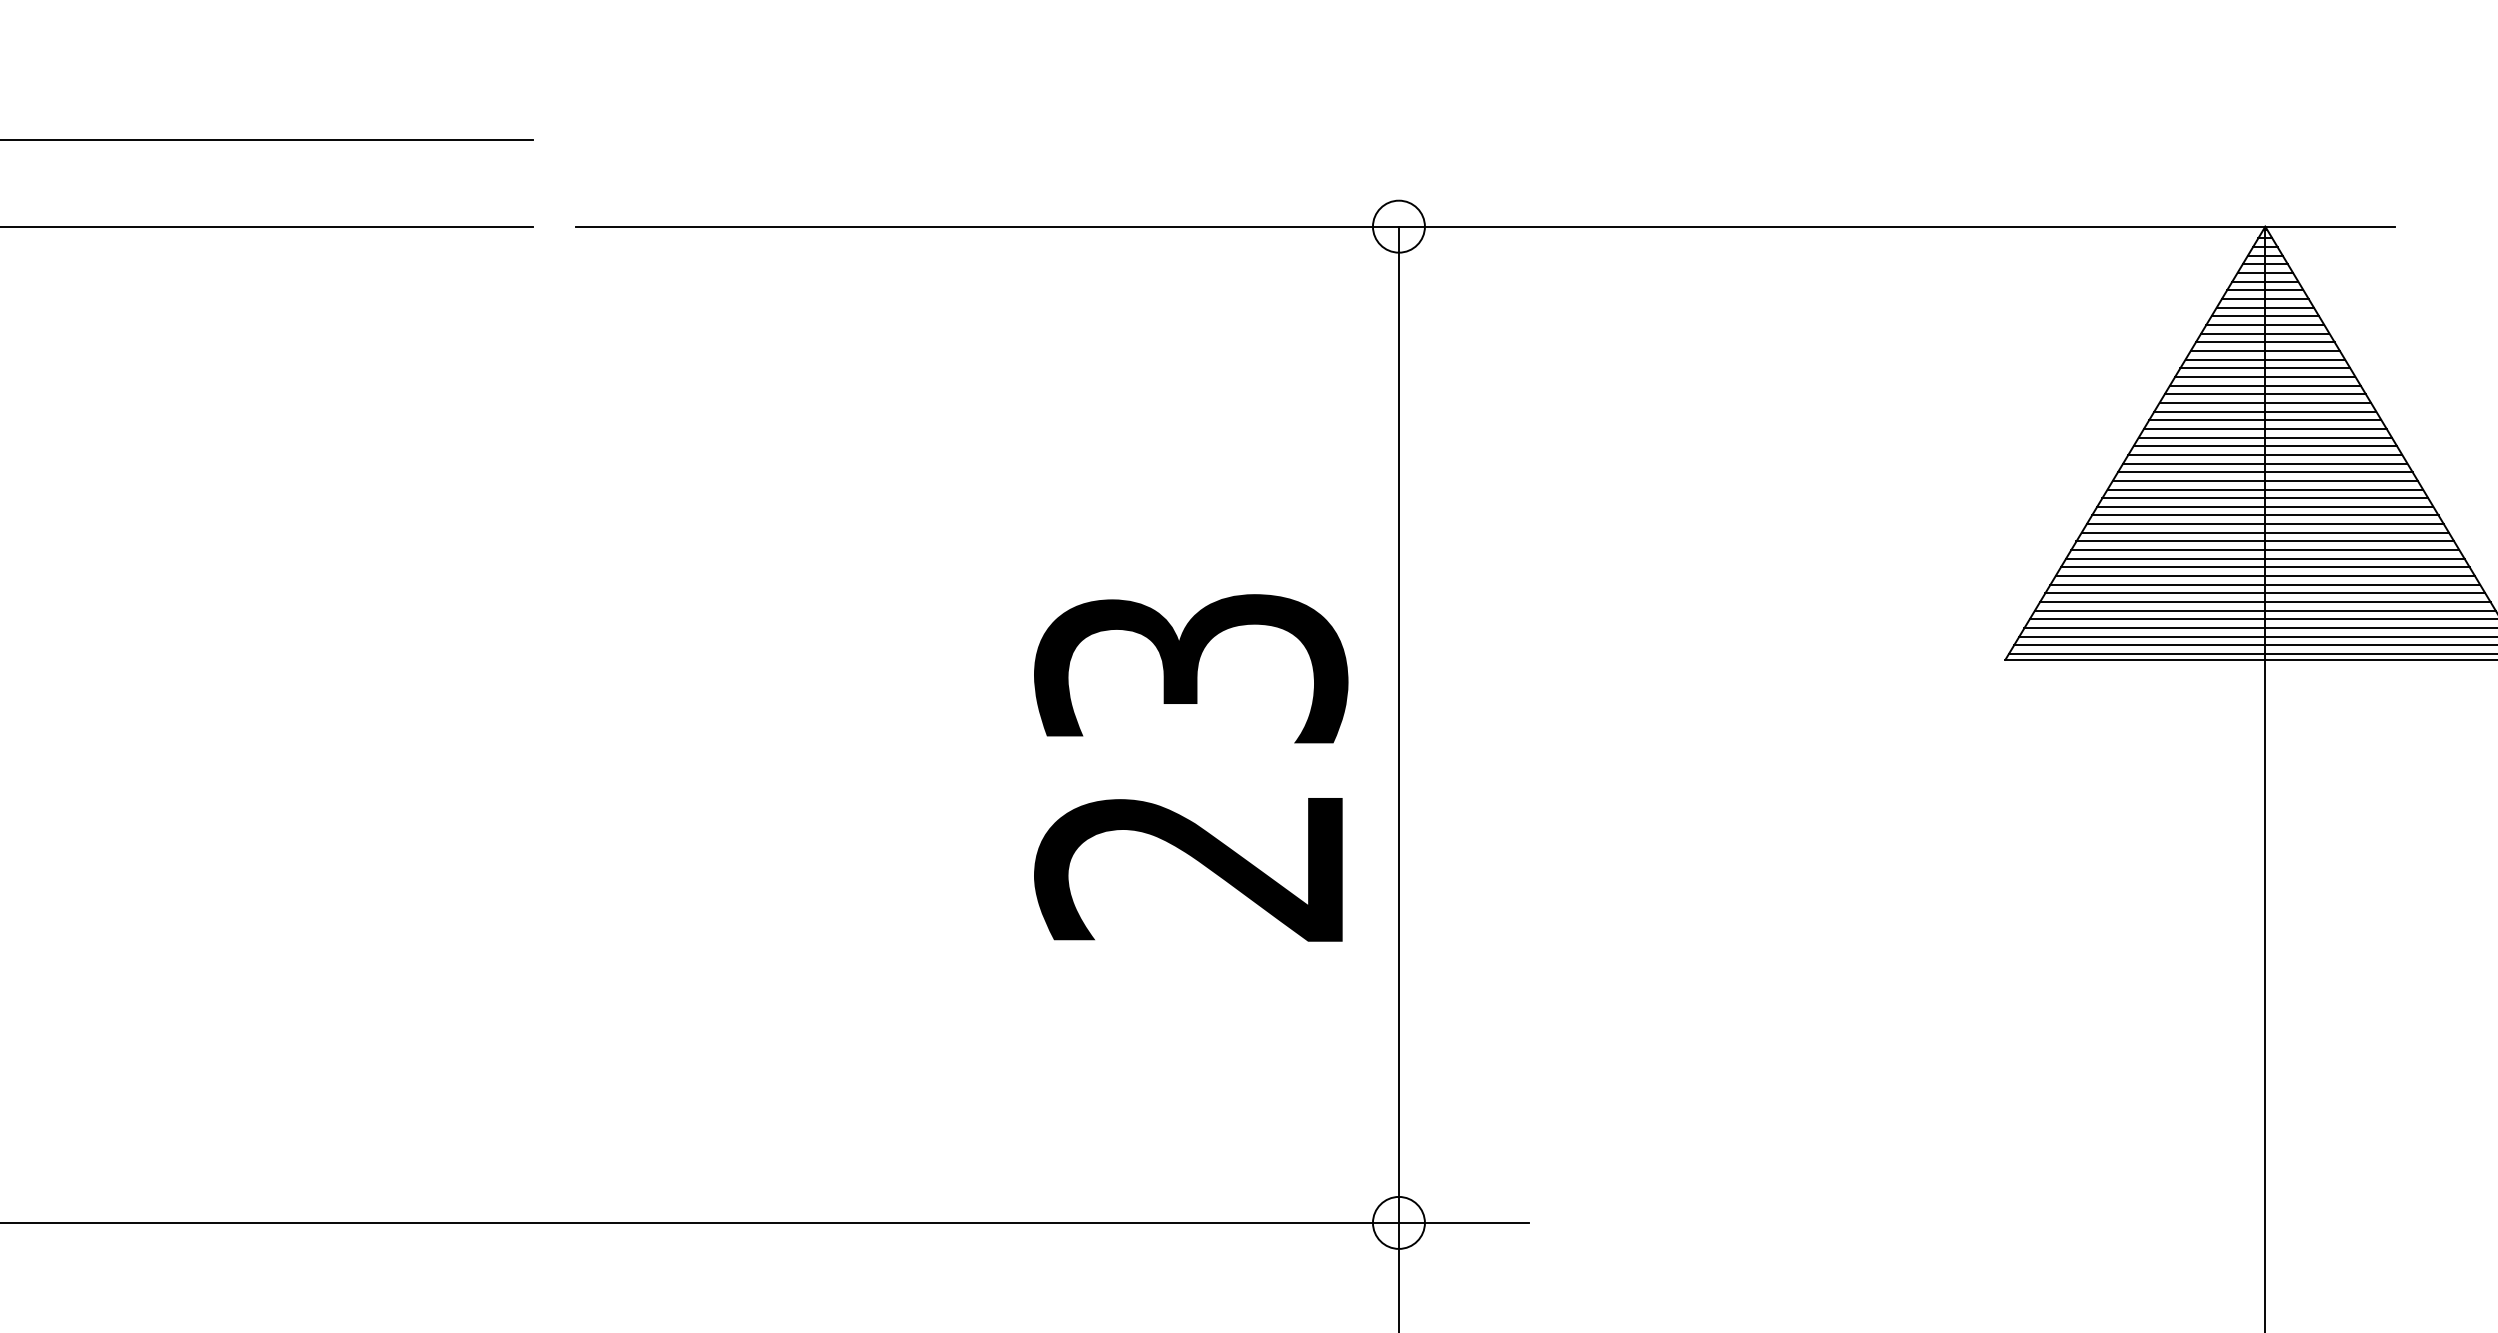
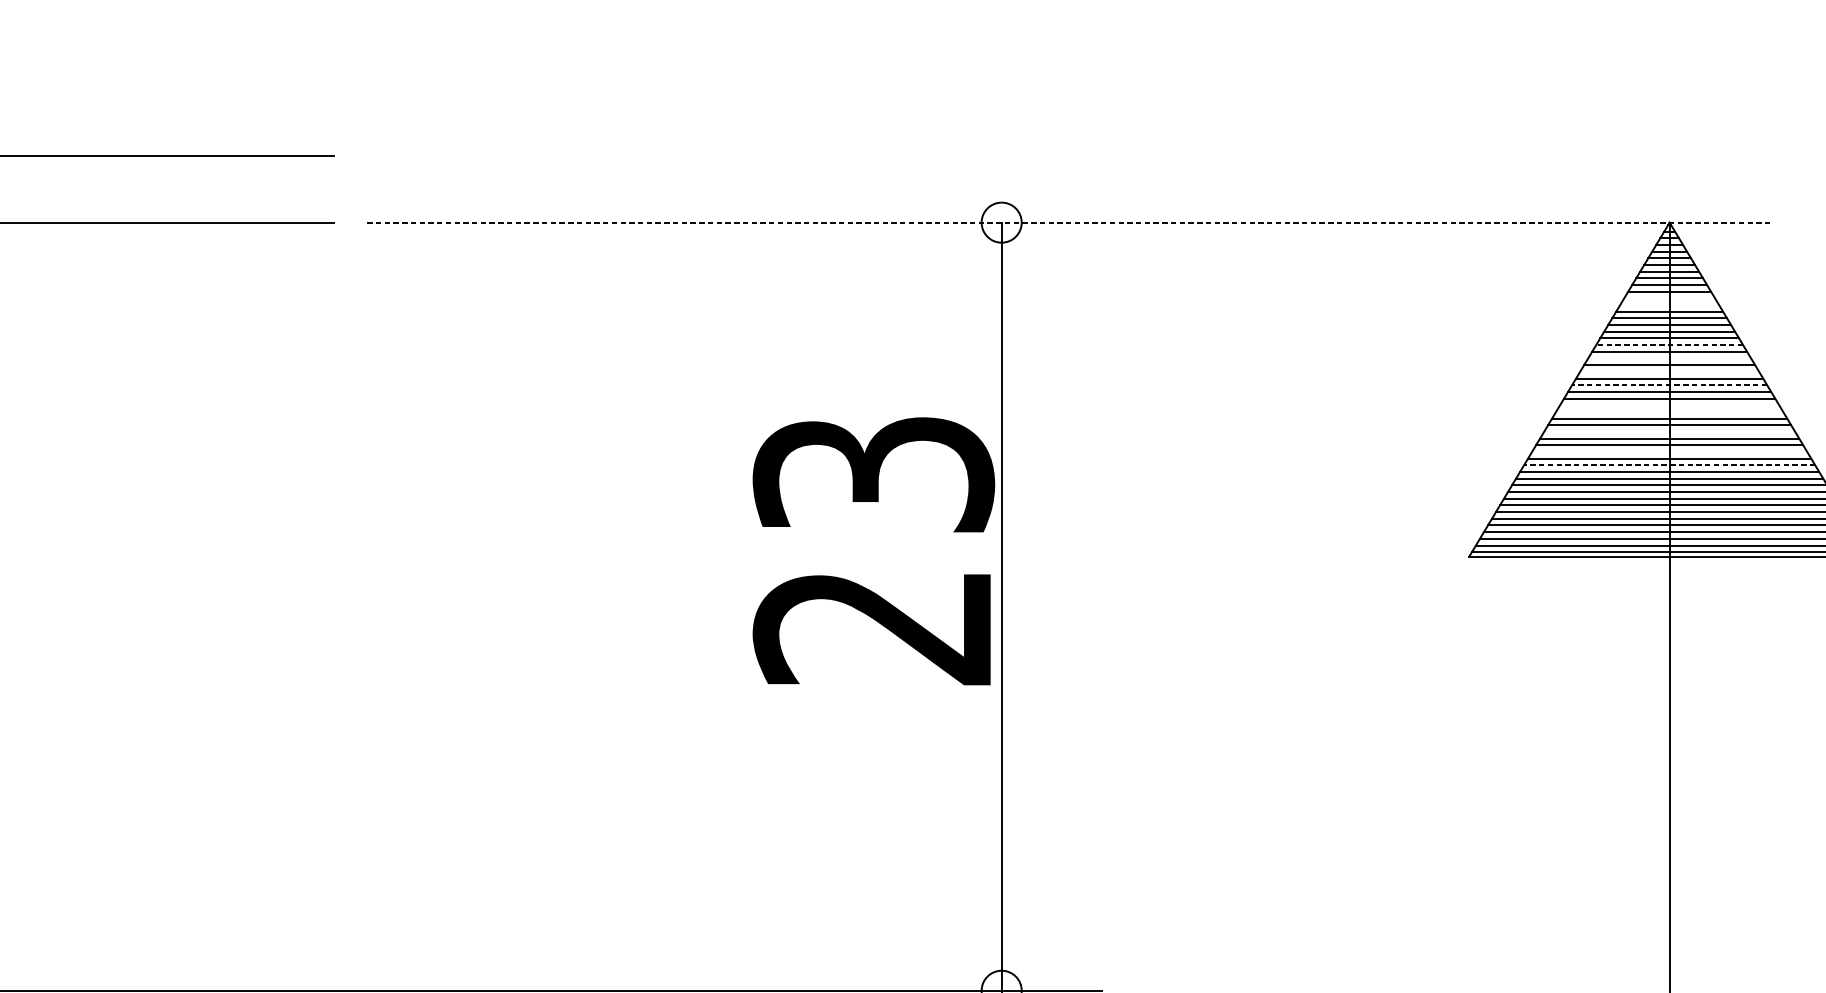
line: (1485, 226) -> (1068, 222), solid -> dashed
line: (2265, 324) -> (1669, 298), removed
line: (2265, 333) -> (1669, 305), removed
line: (2264, 385) -> (1669, 345), solid -> dashed
line: (2265, 402) -> (1669, 358), removed
line: (2265, 420) -> (1669, 372), removed
line: (2265, 437) -> (1669, 385), solid -> dashed
line: (2265, 463) -> (1669, 405), removed
line: (2265, 472) -> (1669, 412), removed
line: (2265, 498) -> (1669, 432), removed
line: (2264, 524) -> (1669, 452), removed
line: (2265, 541) -> (1669, 465), solid -> dashed
text: (1191, 767) -> (874, 550), moved

